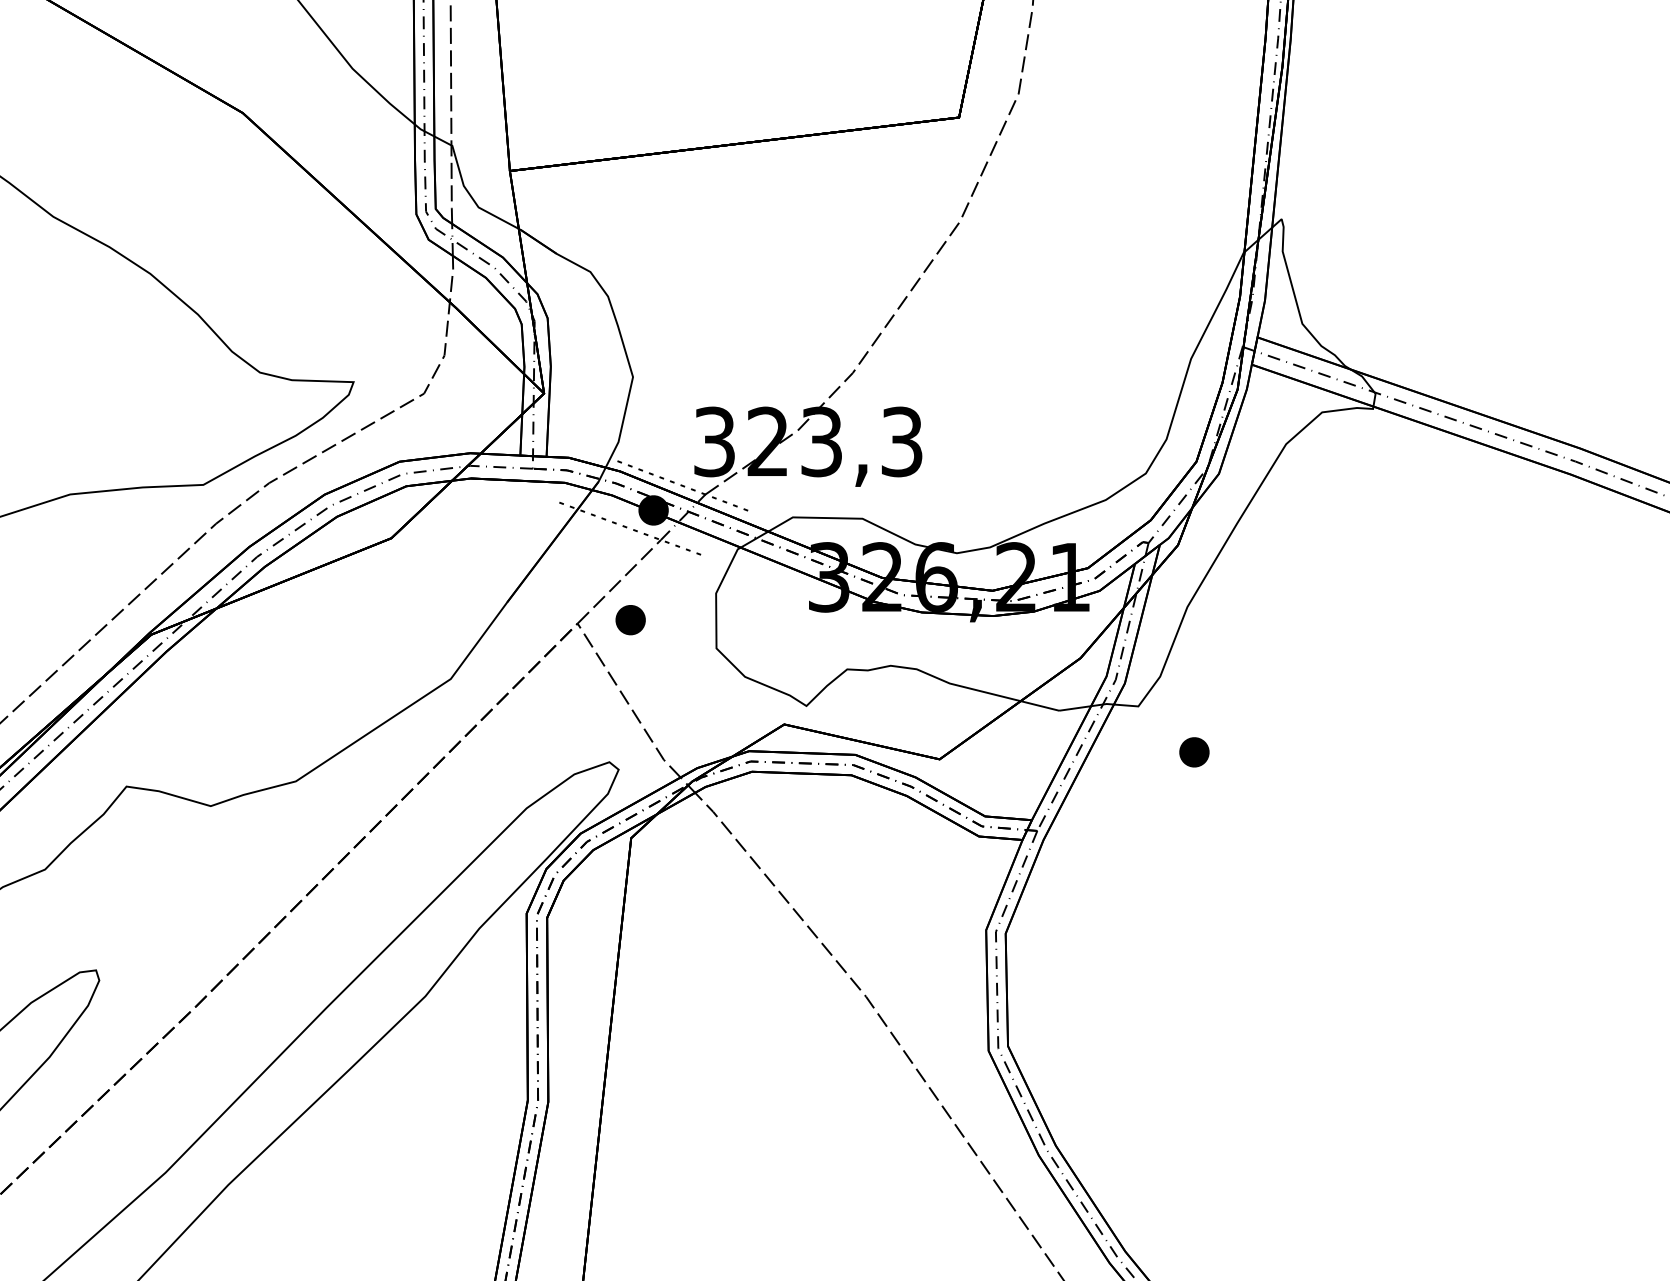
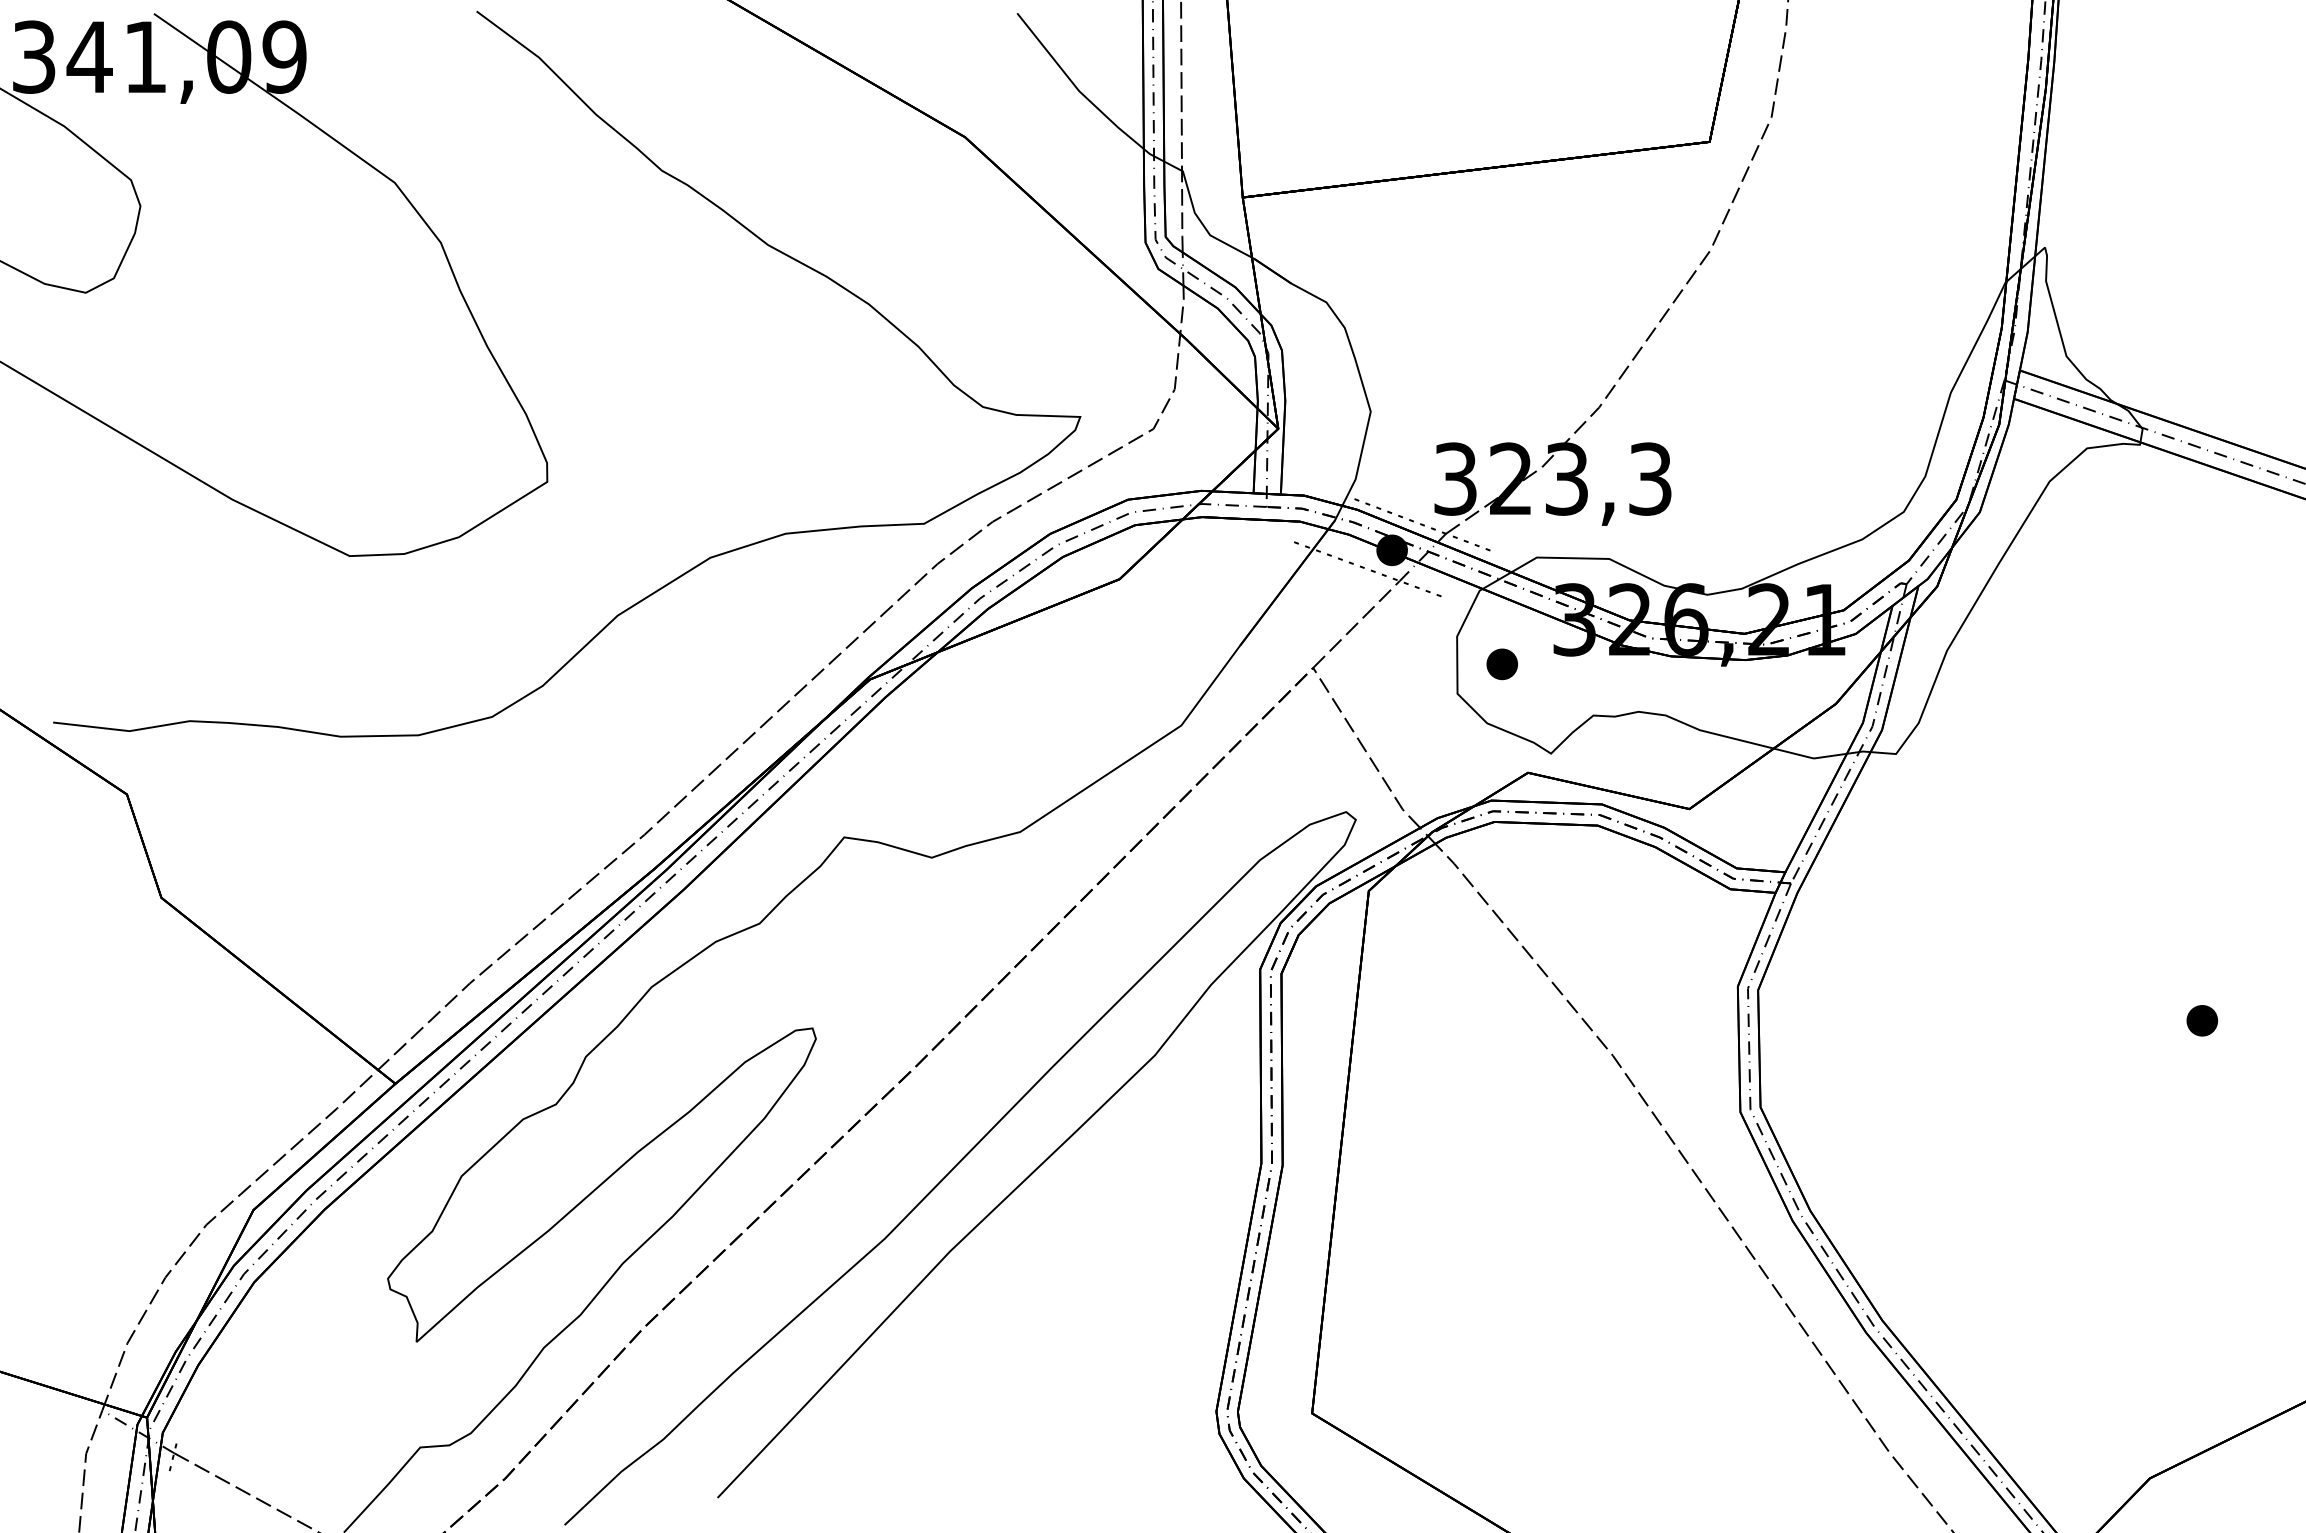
part: (629, 620) -> (1501, 664), moved
part: (1193, 752) -> (2201, 1020), moved

